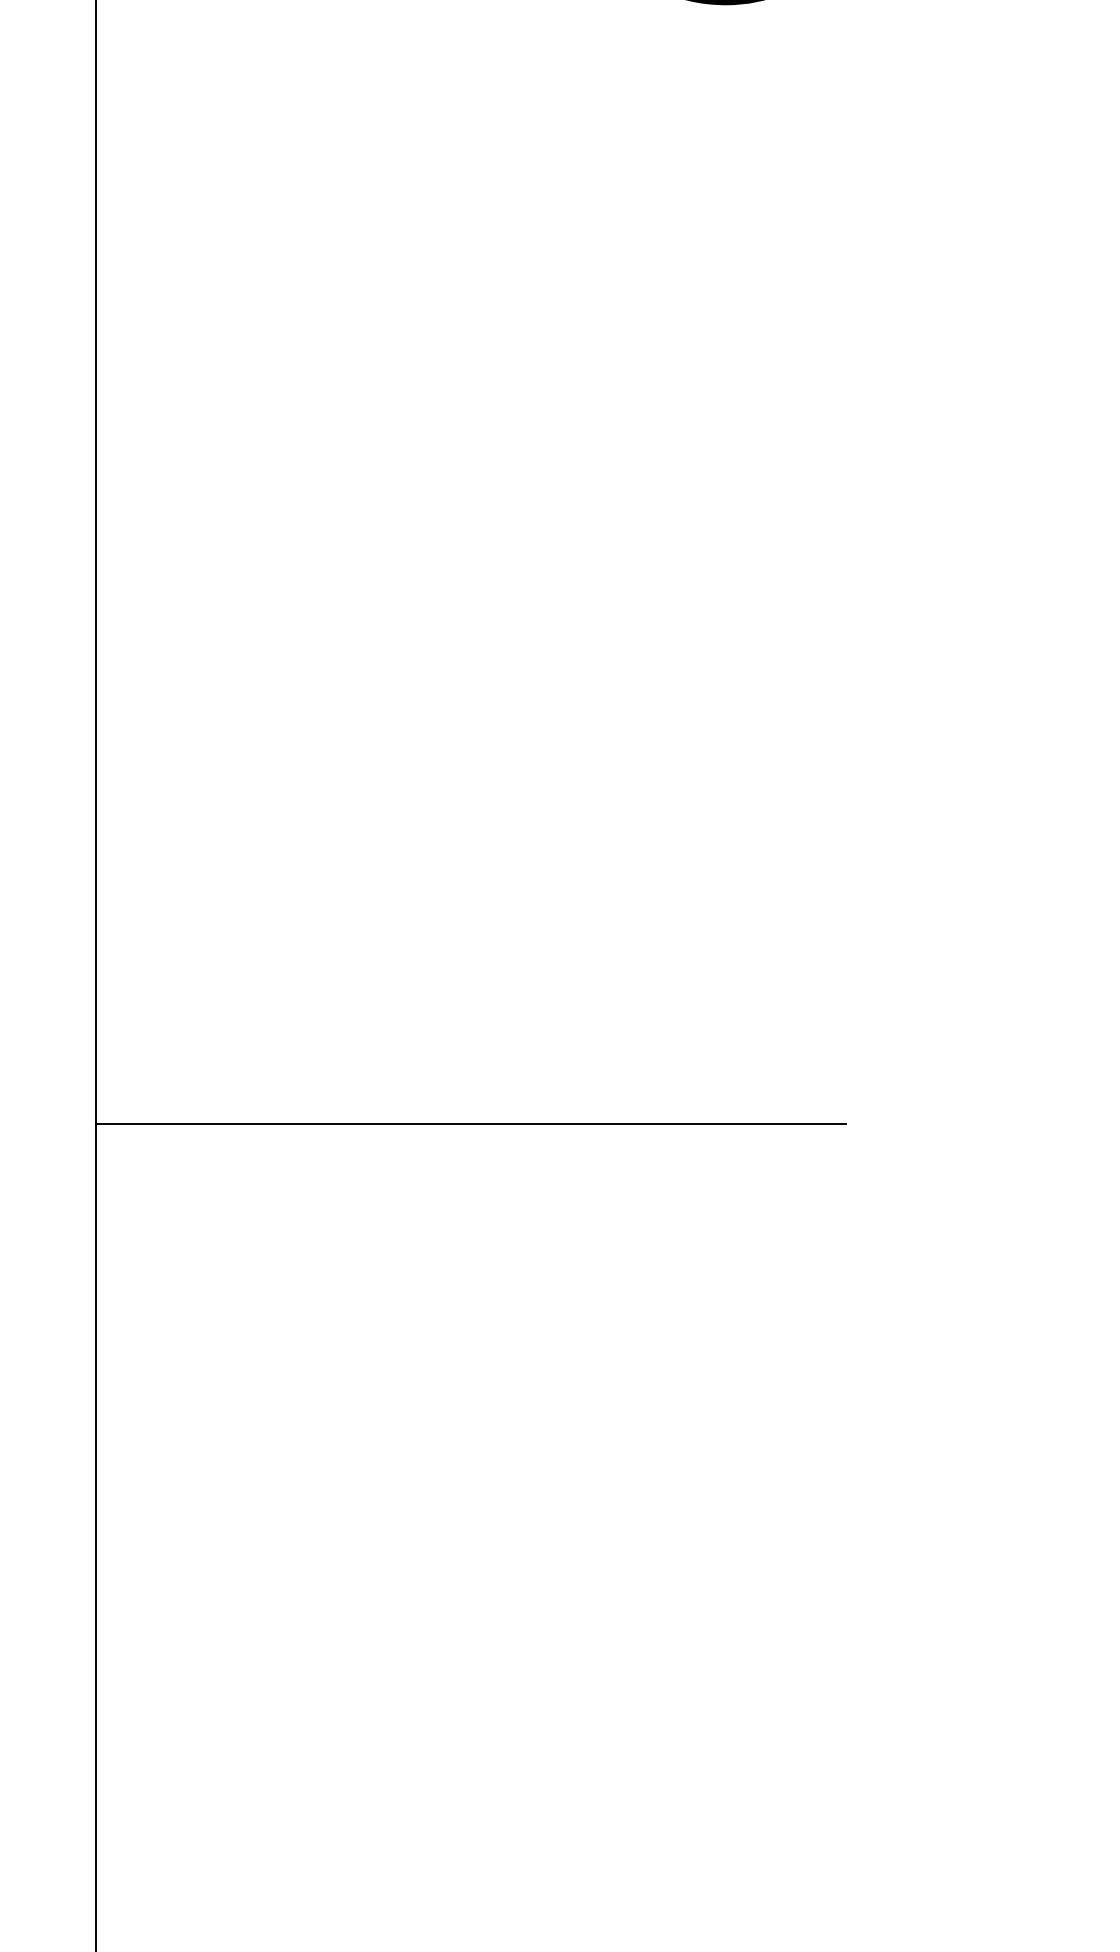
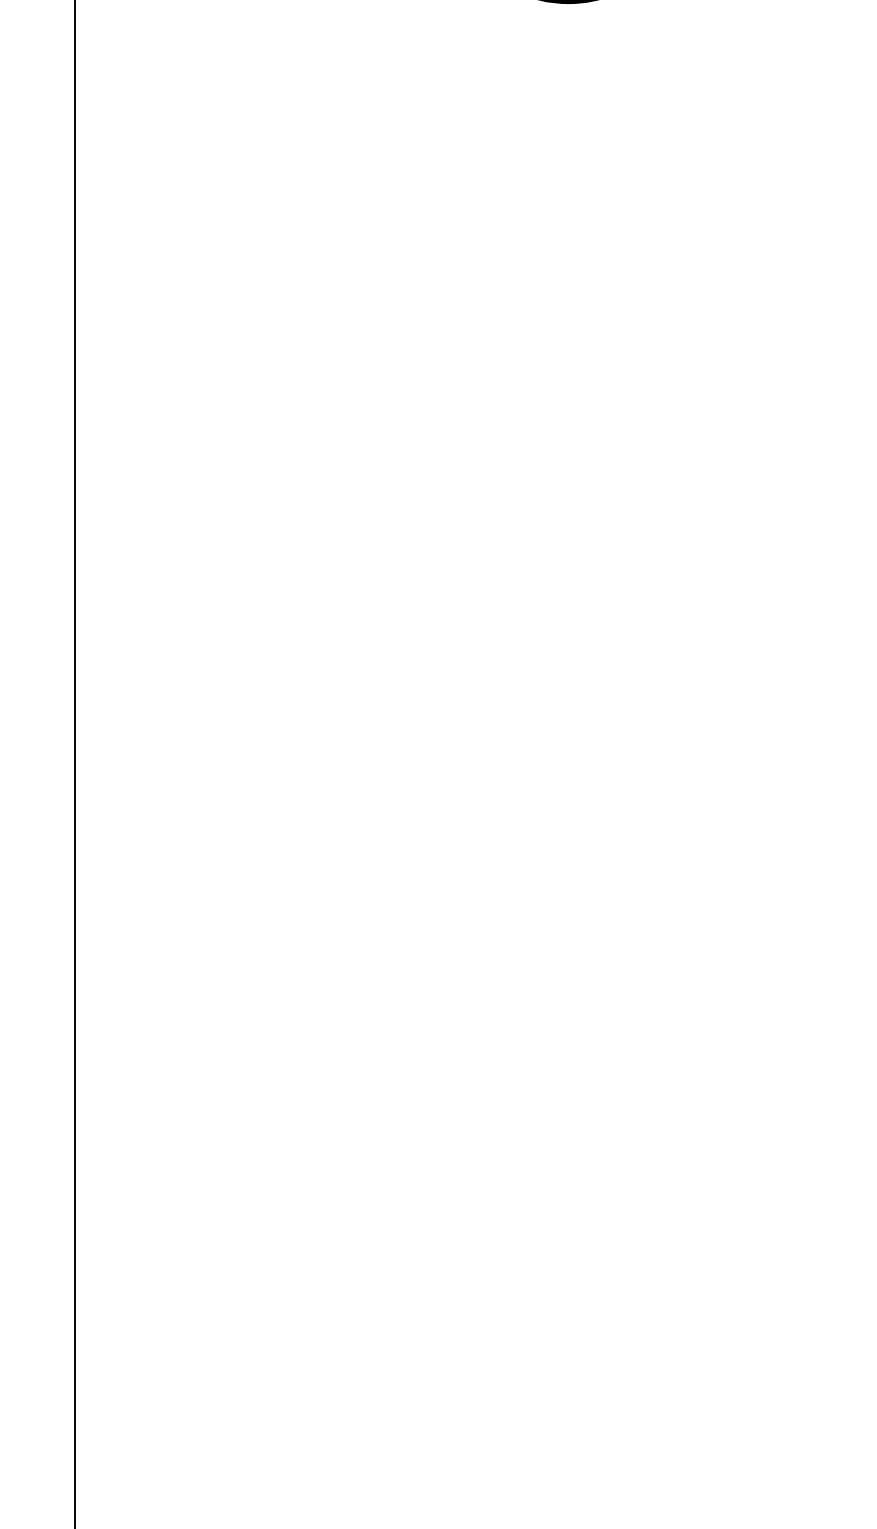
line: (470, 1124) -> (368, 880), removed

